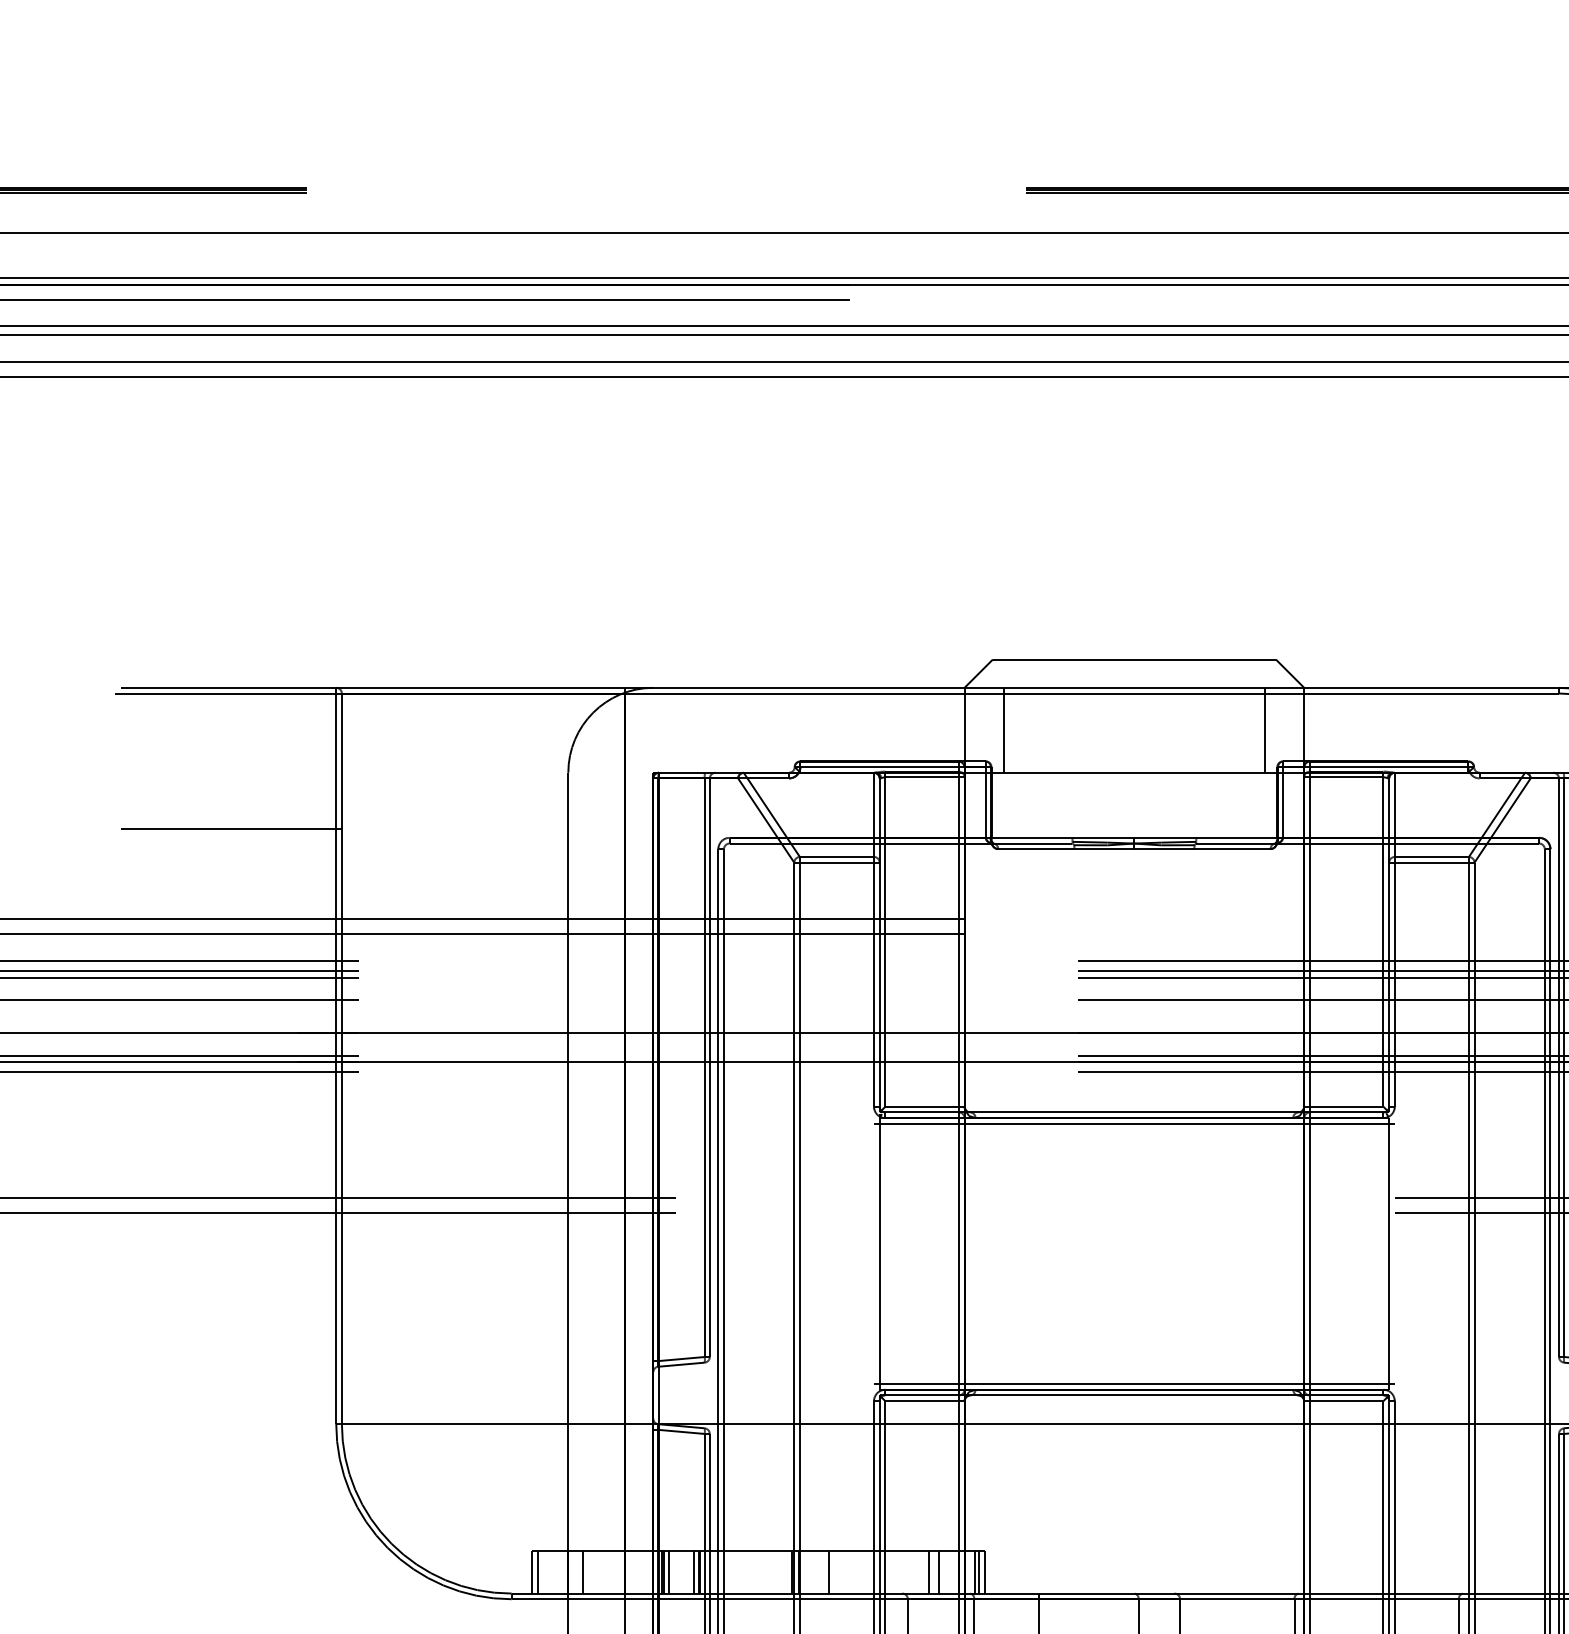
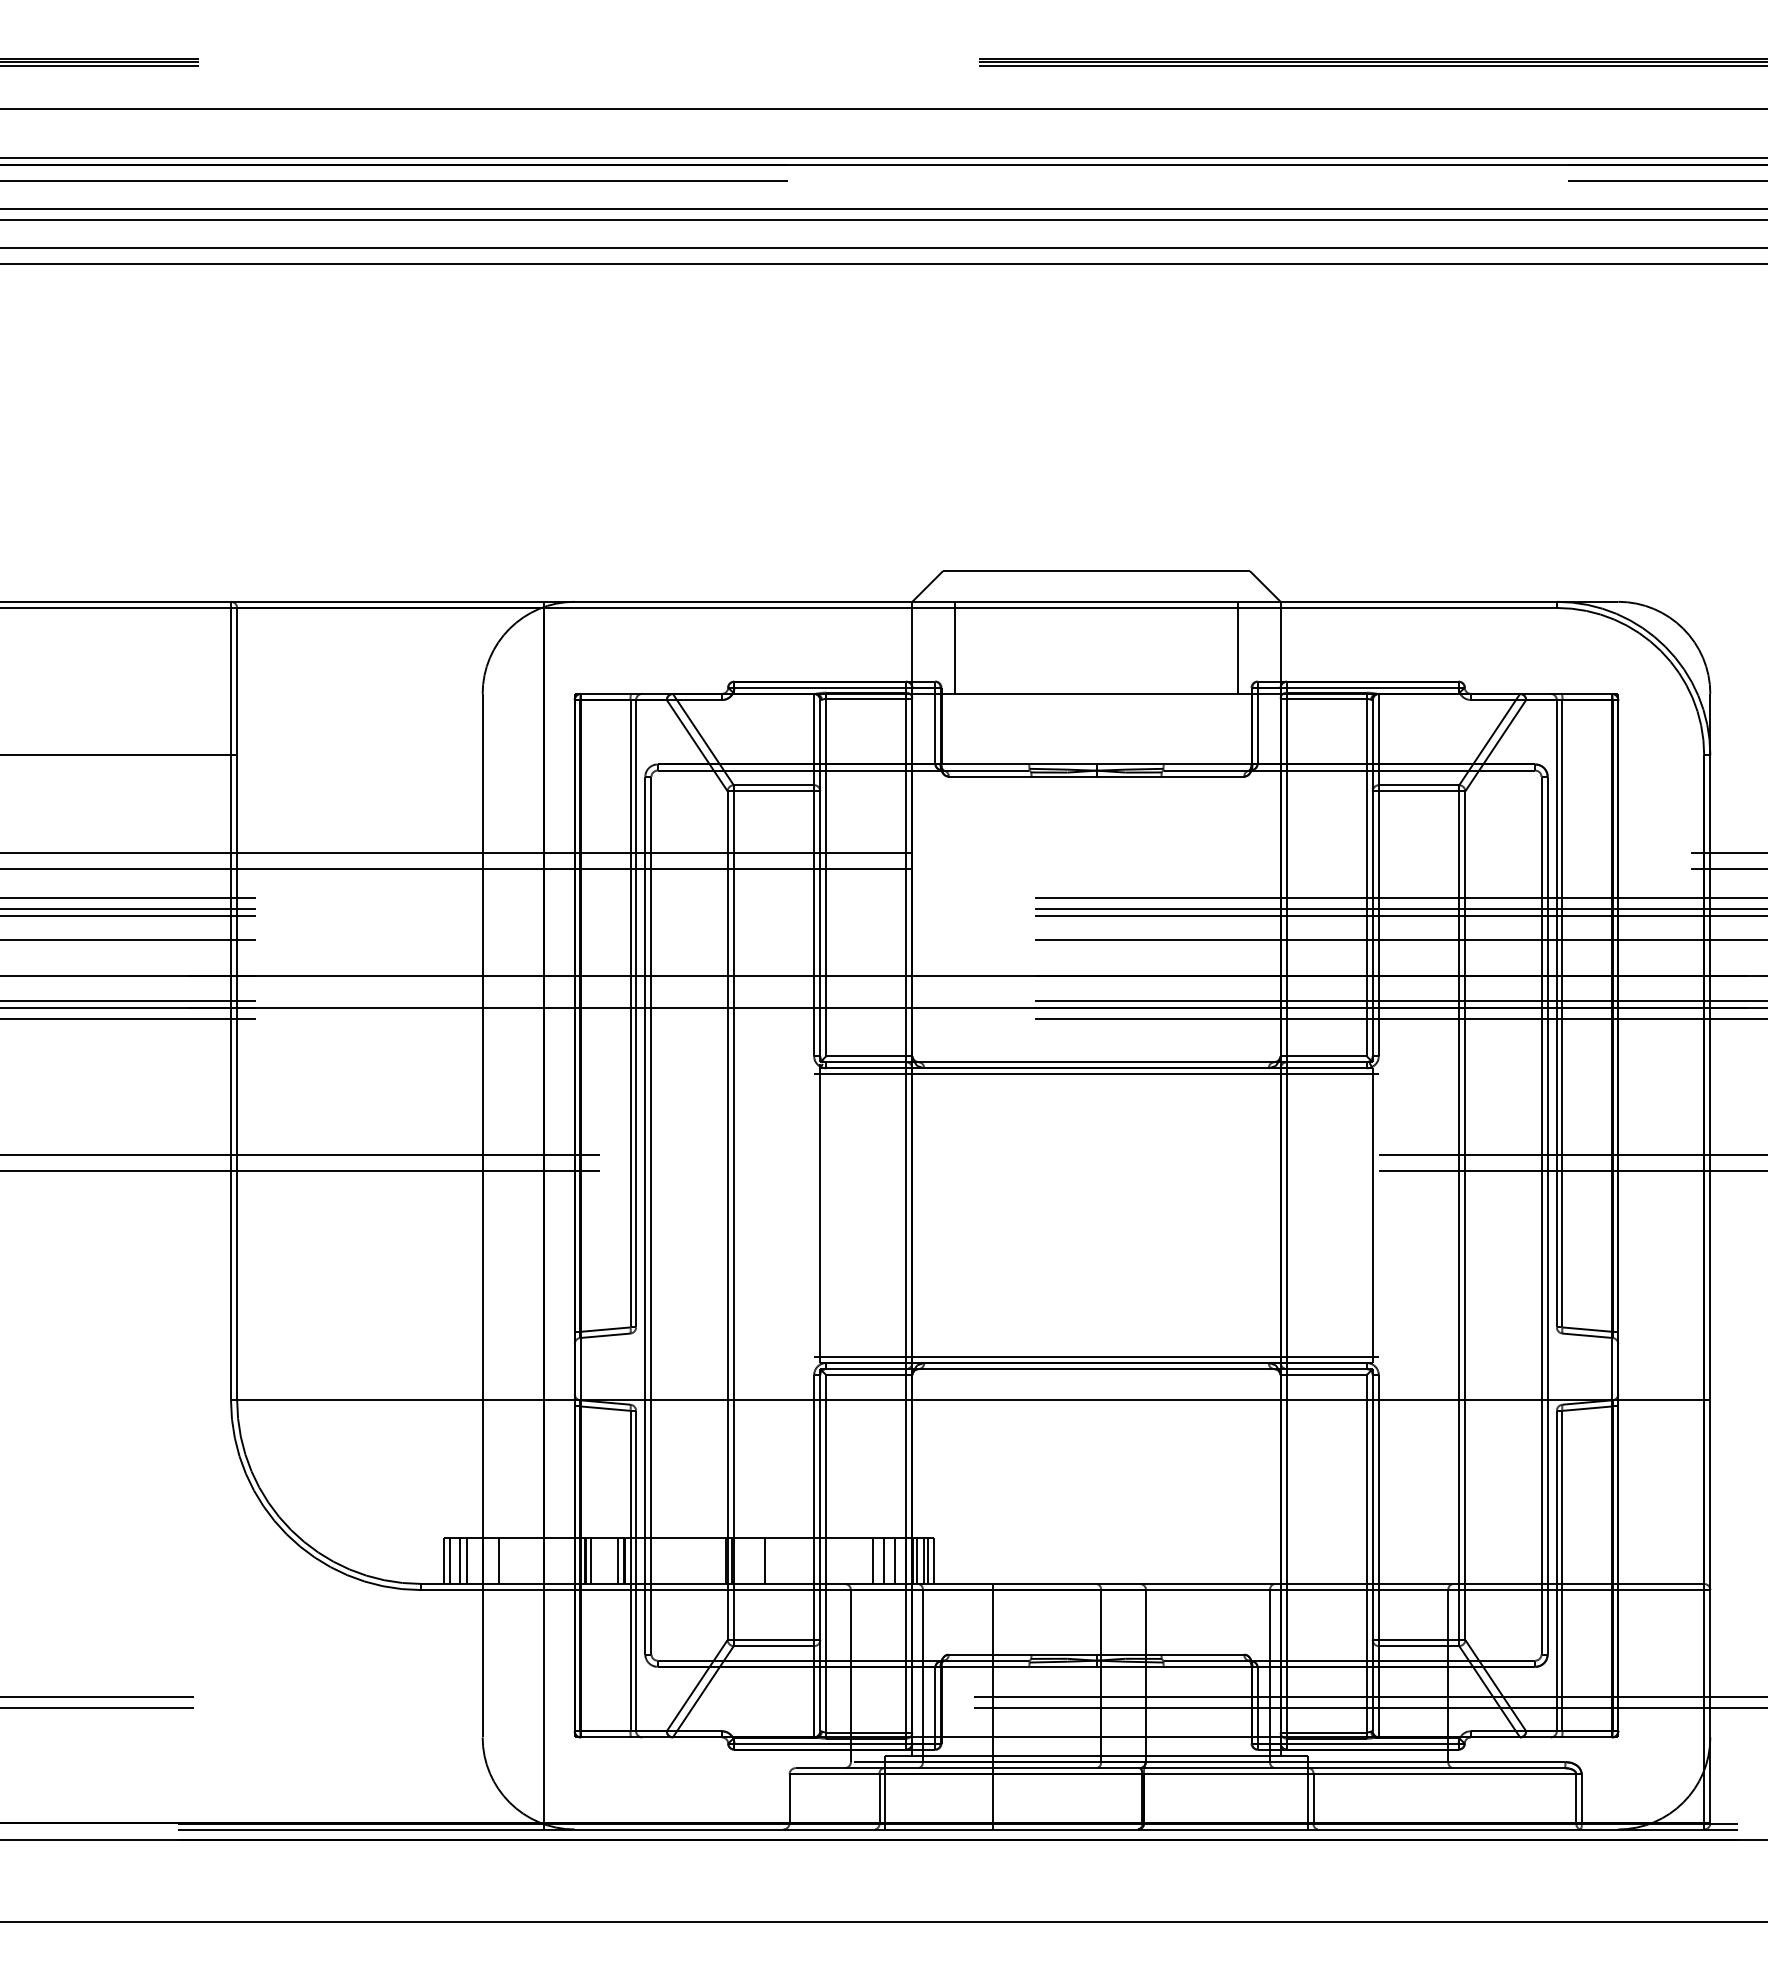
line: (546, 1571) -> (459, 1560), added
line: (553, 1571) -> (466, 1560), added
line: (949, 1571) -> (895, 1560), added
line: (968, 1571) -> (916, 1560), added

